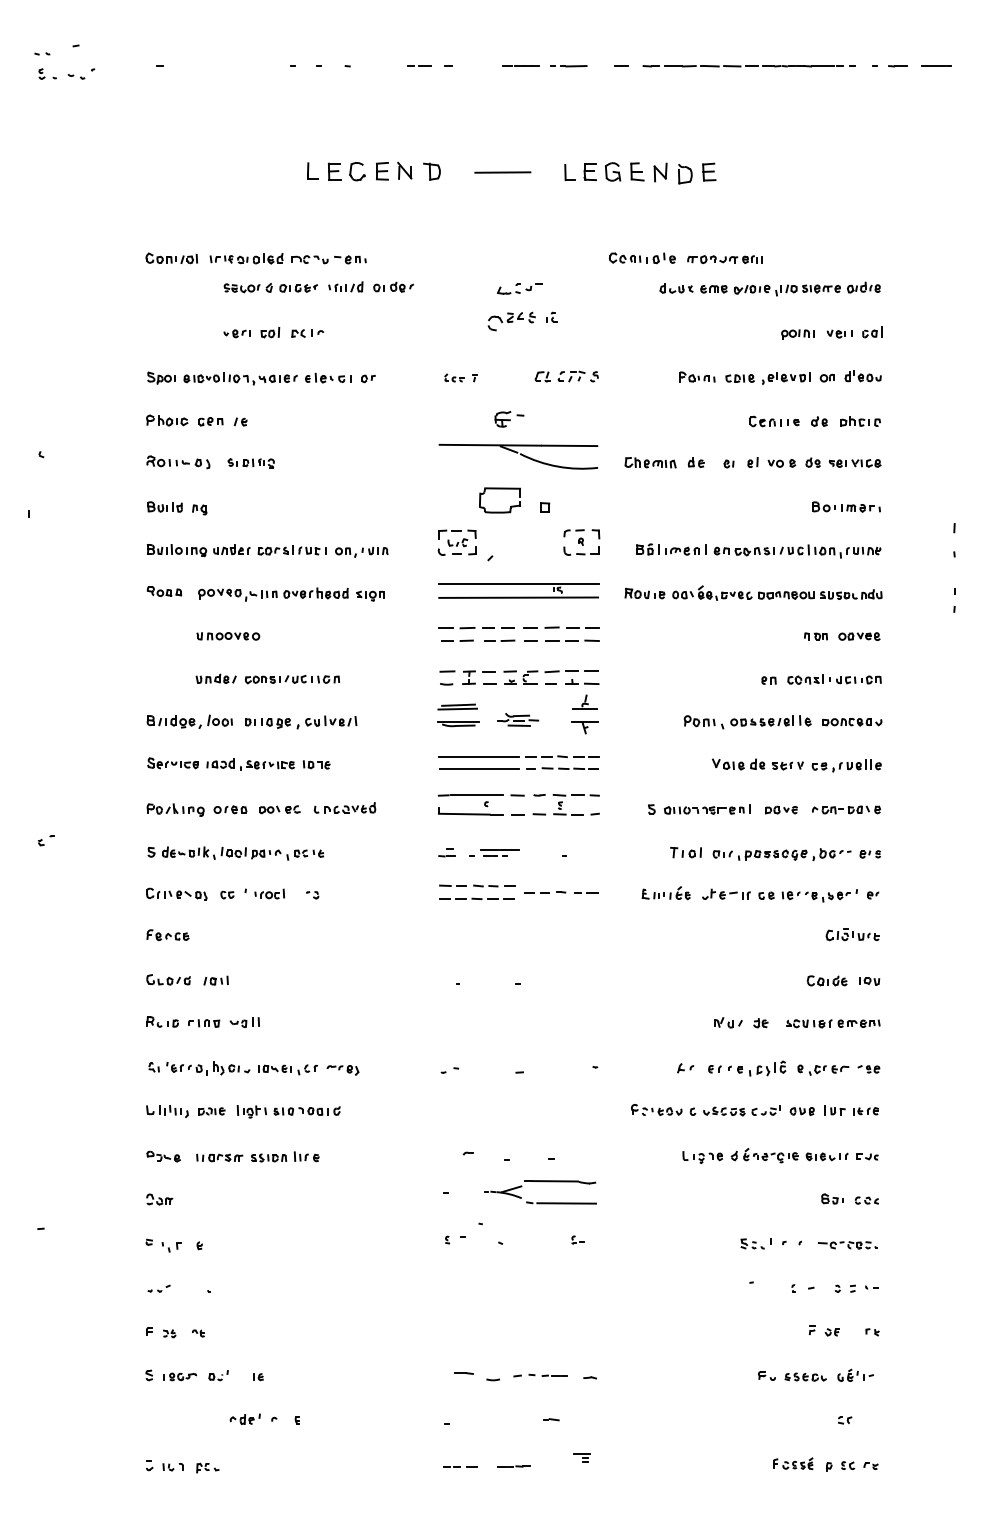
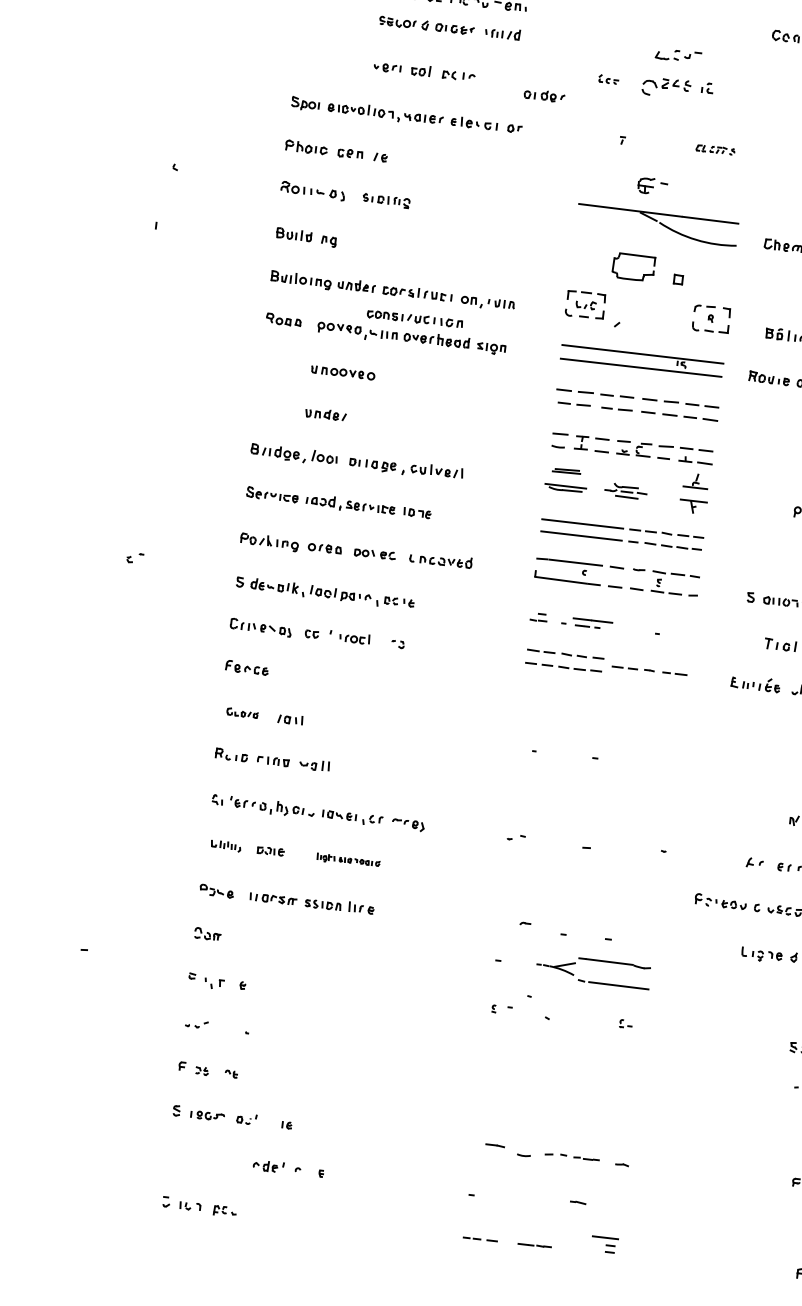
part: (393, 286) -> (544, 95), moved
part: (566, 376) -> (715, 149), size x0.6
part: (454, 377) -> (608, 79), moved
part: (292, 679) -> (415, 318), moved
part: (457, 706) -> (566, 470), size x0.7
part: (168, 979) -> (242, 712), size x0.7
part: (167, 1111) -> (226, 846), size x0.7
part: (288, 1111) -> (348, 860), size x0.6
part: (581, 1457) -> (604, 1244), size x1.6

